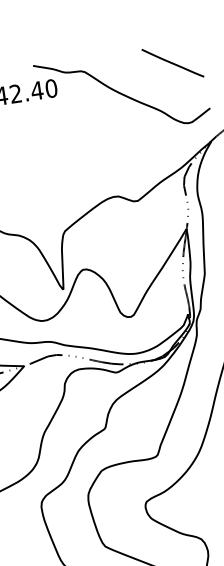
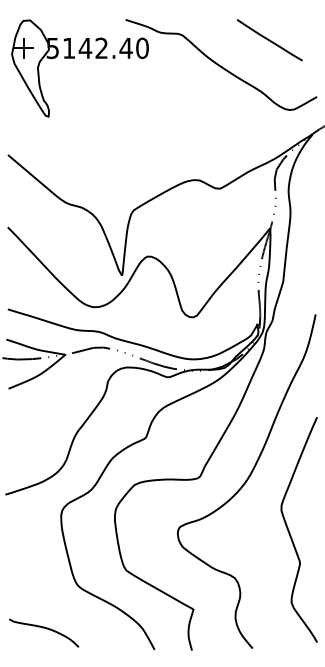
line: (172, 63) -> (269, 40), moved

